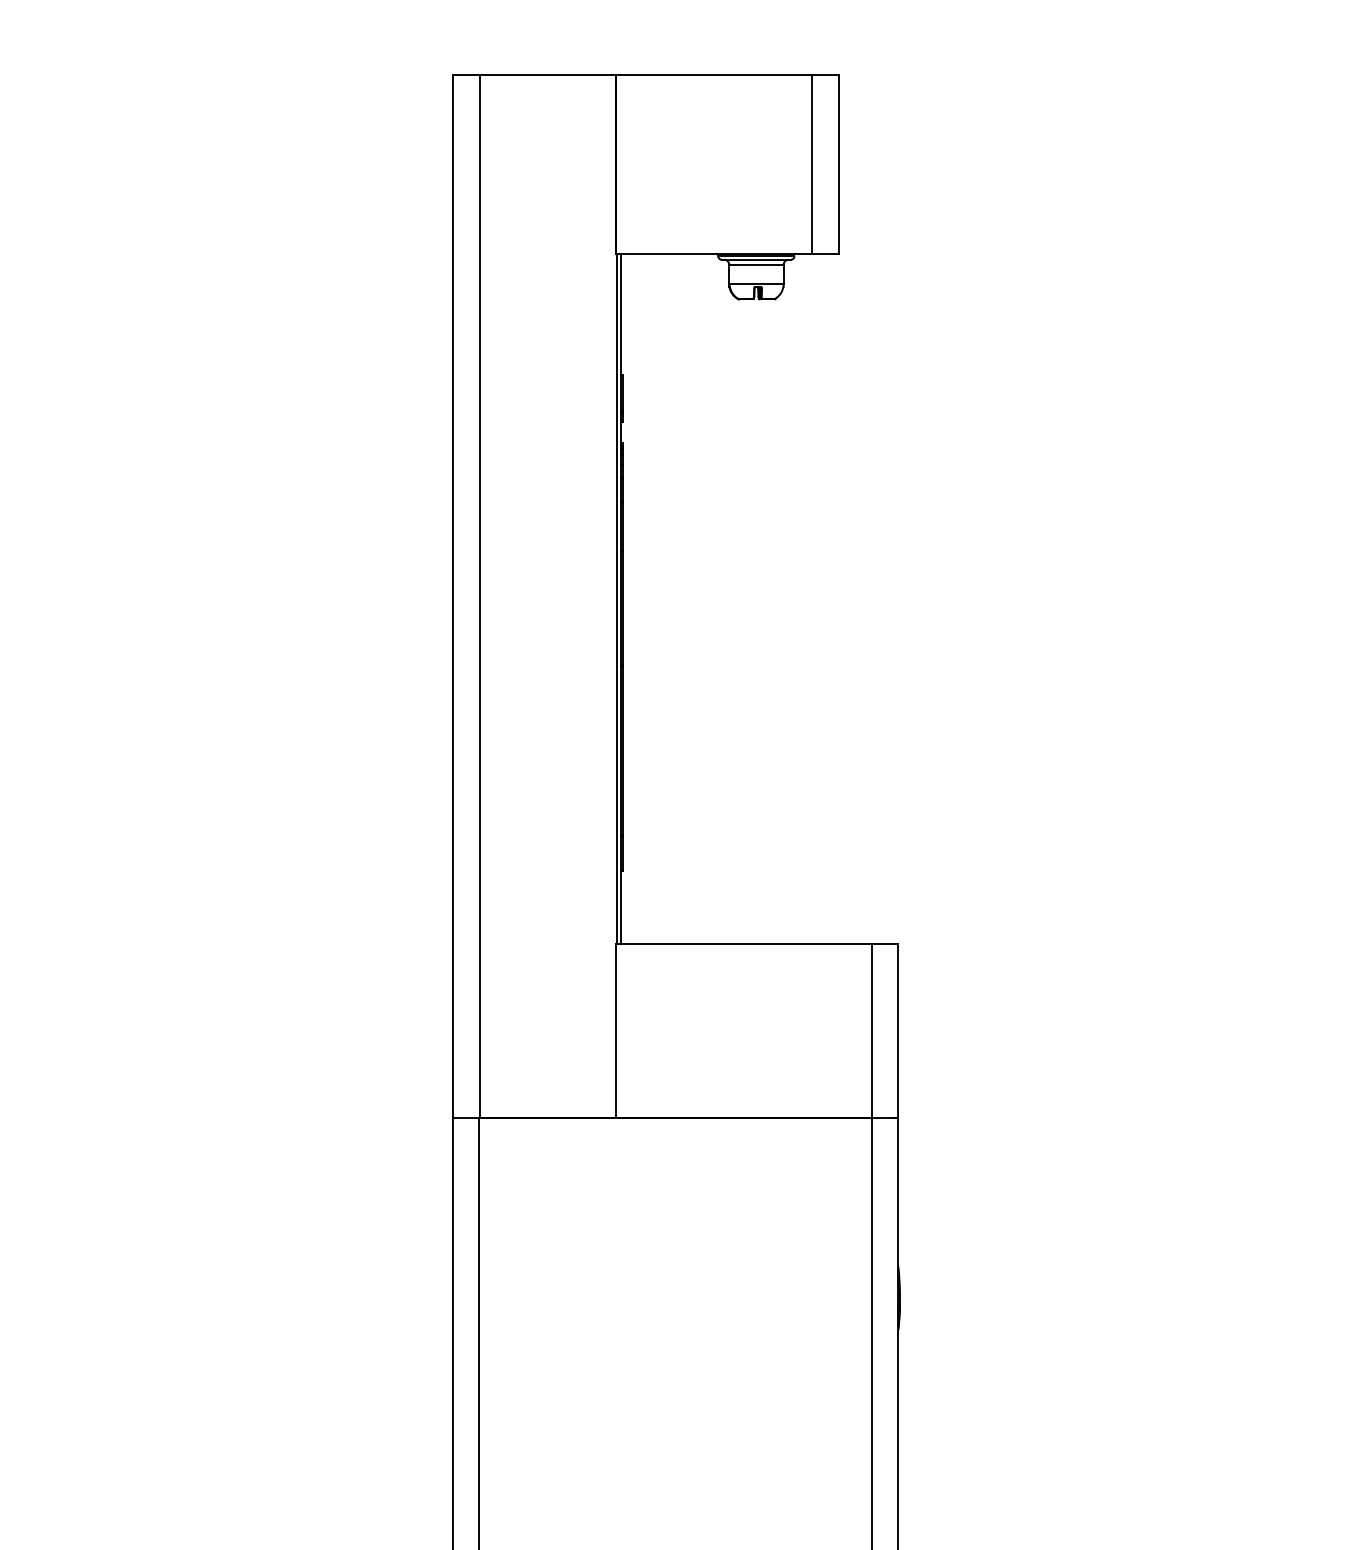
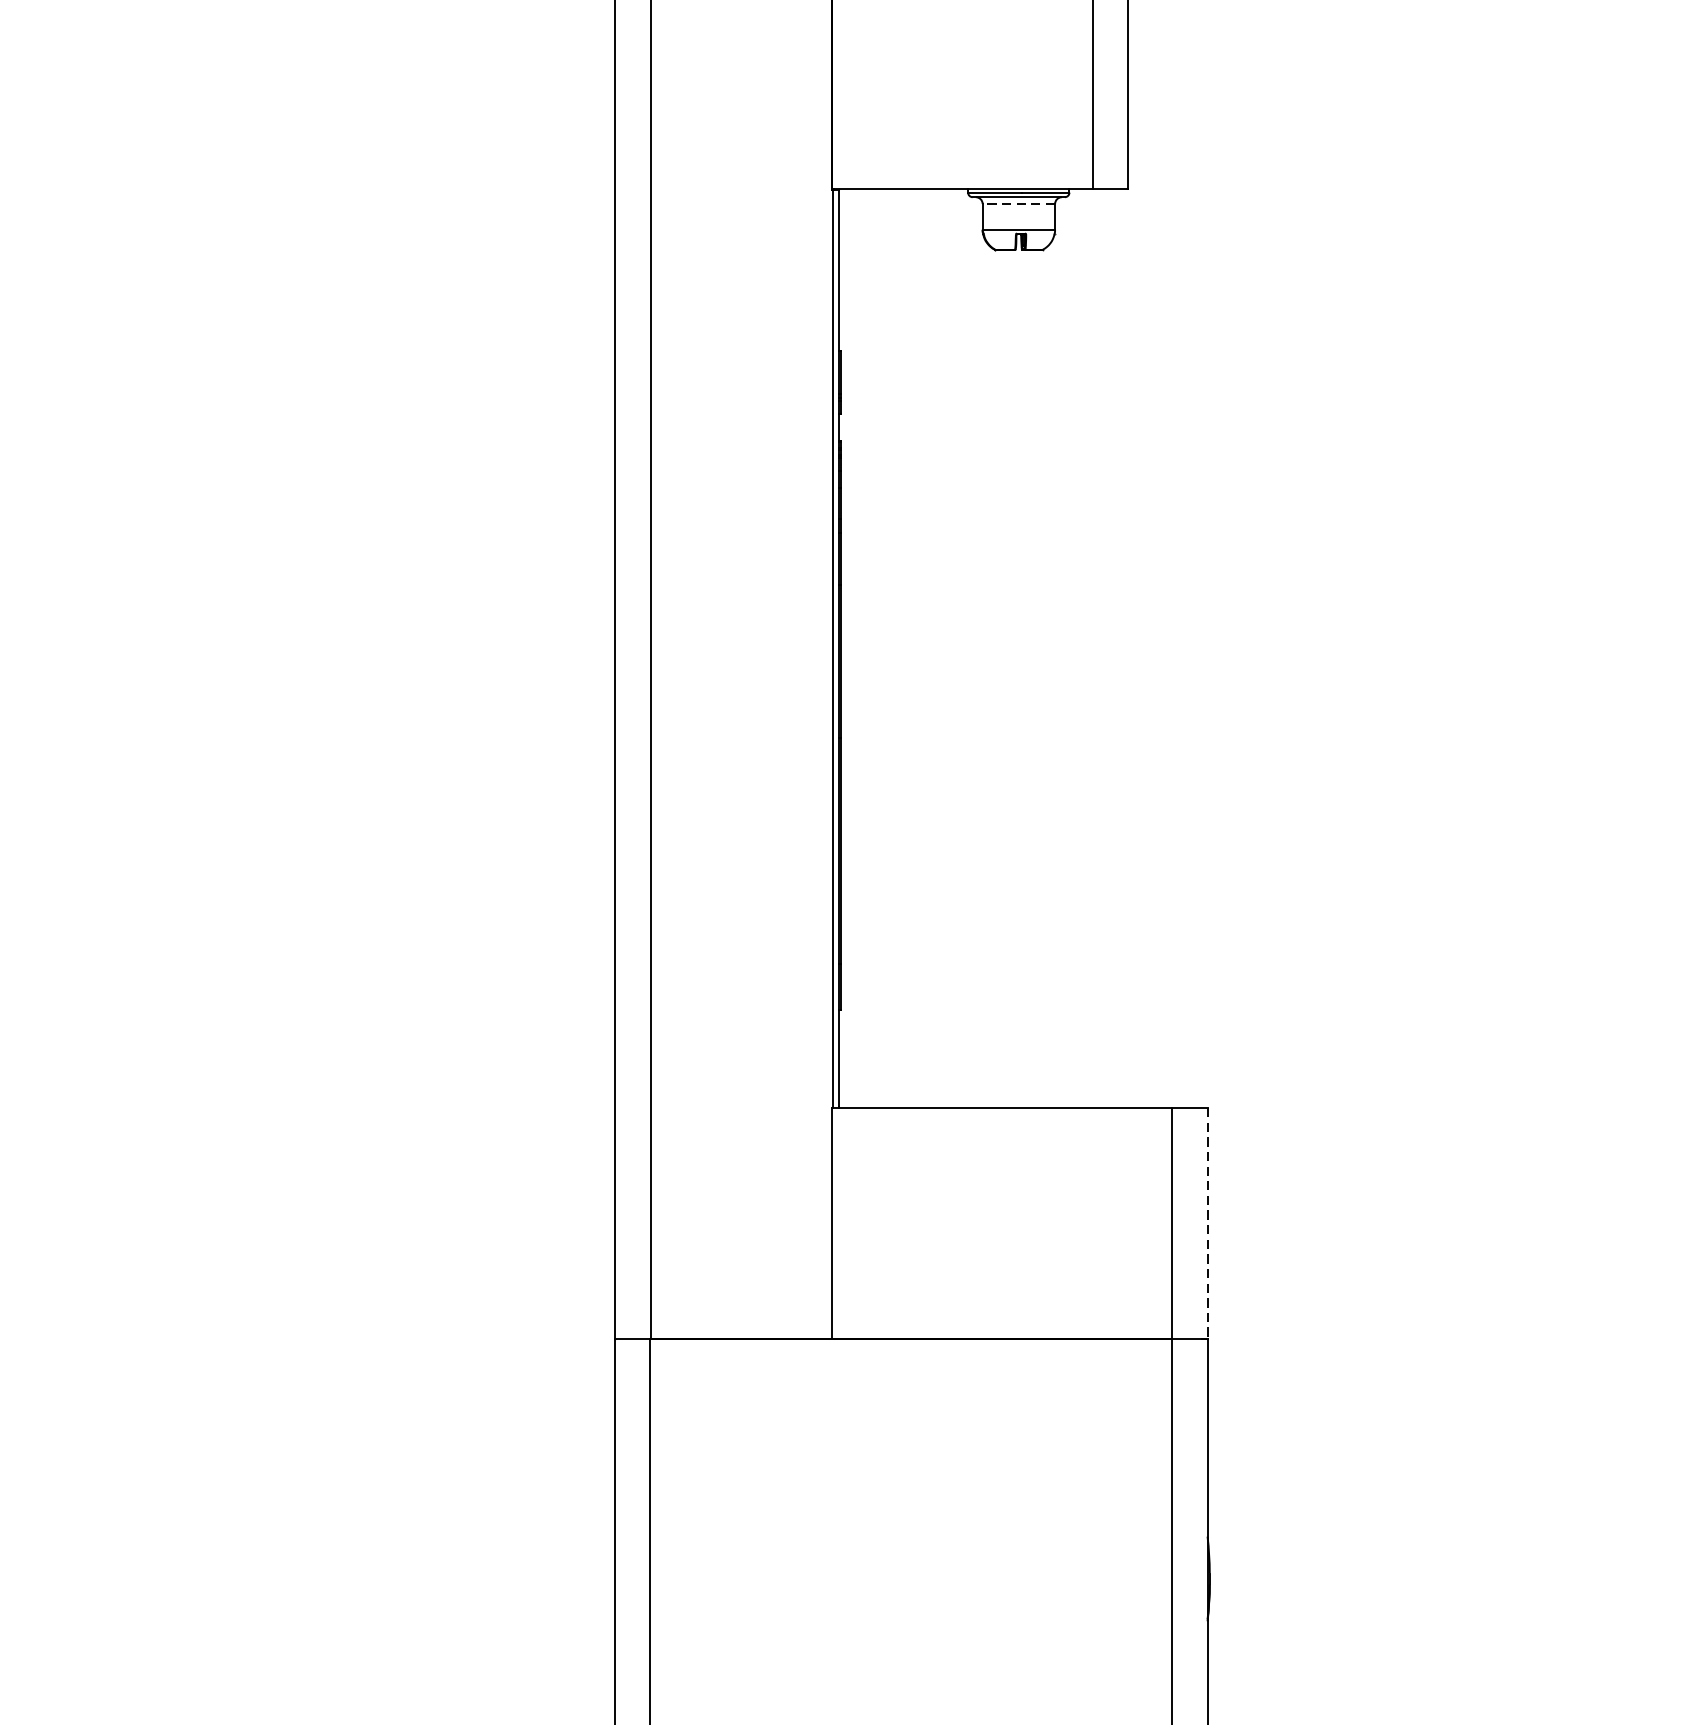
line: (755, 264) -> (1017, 203), solid -> dashed
line: (898, 1031) -> (1207, 1223), solid -> dashed

